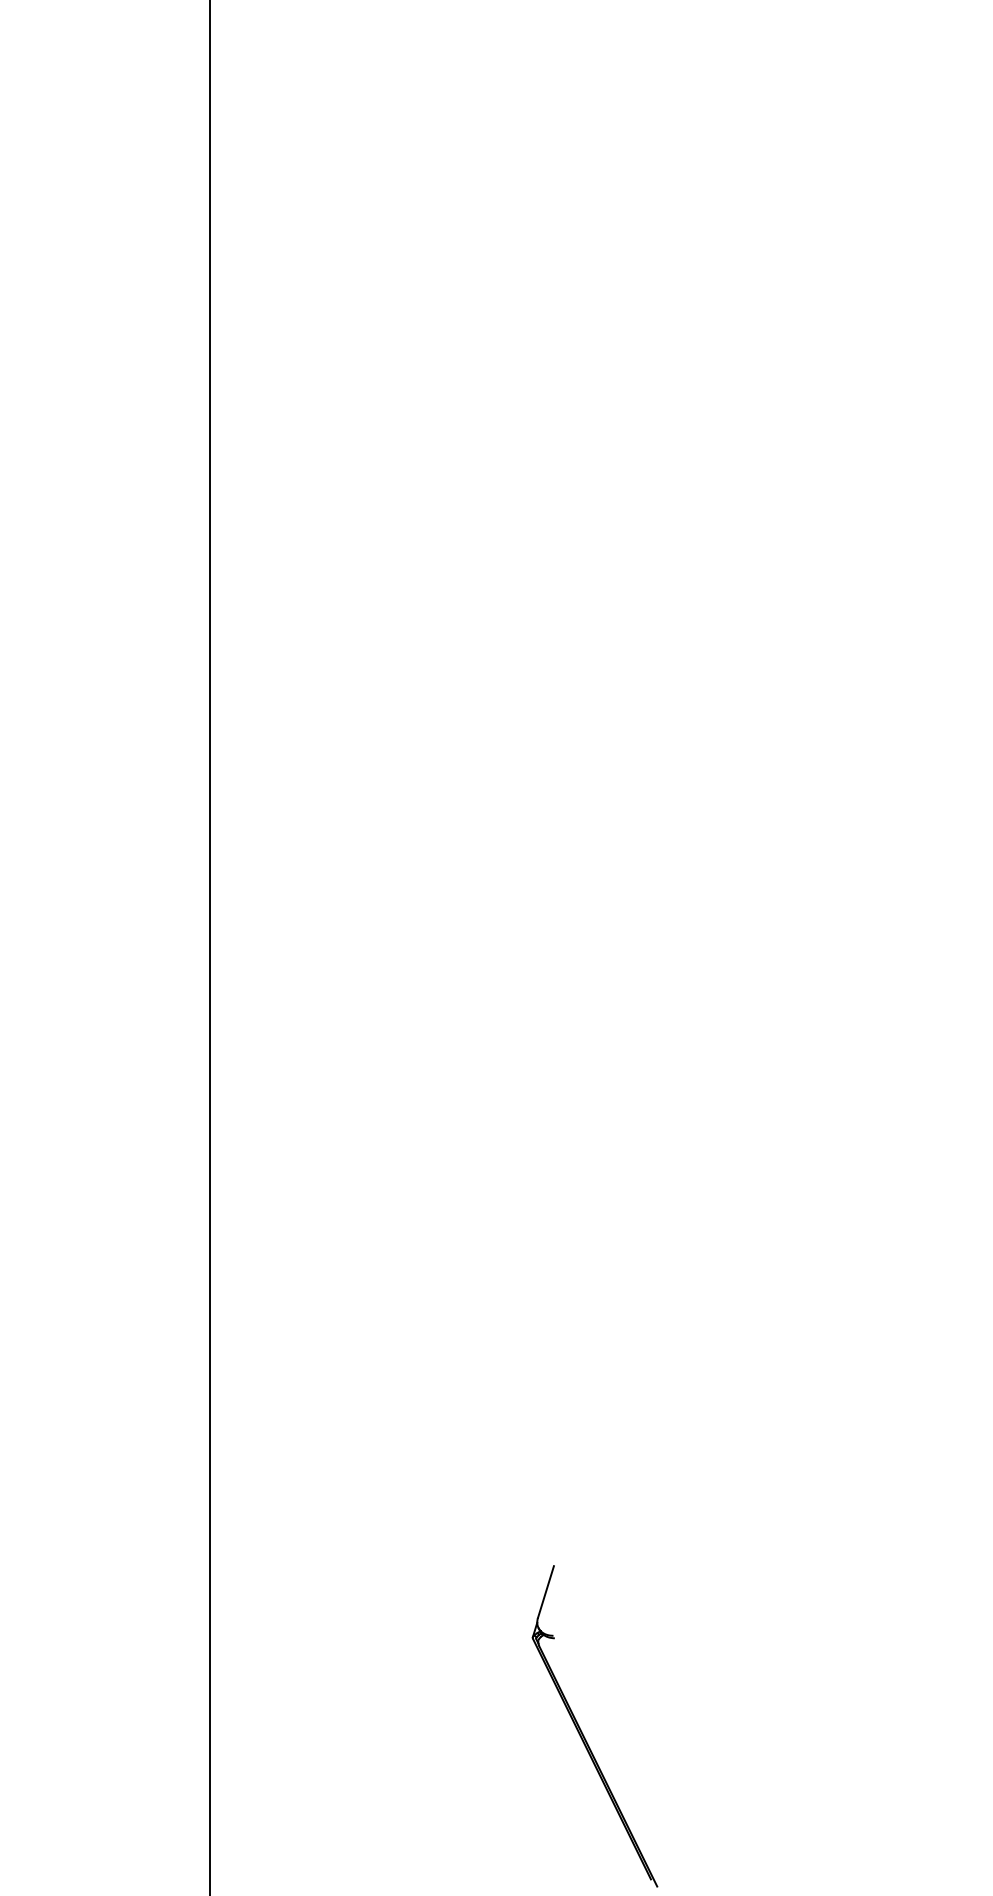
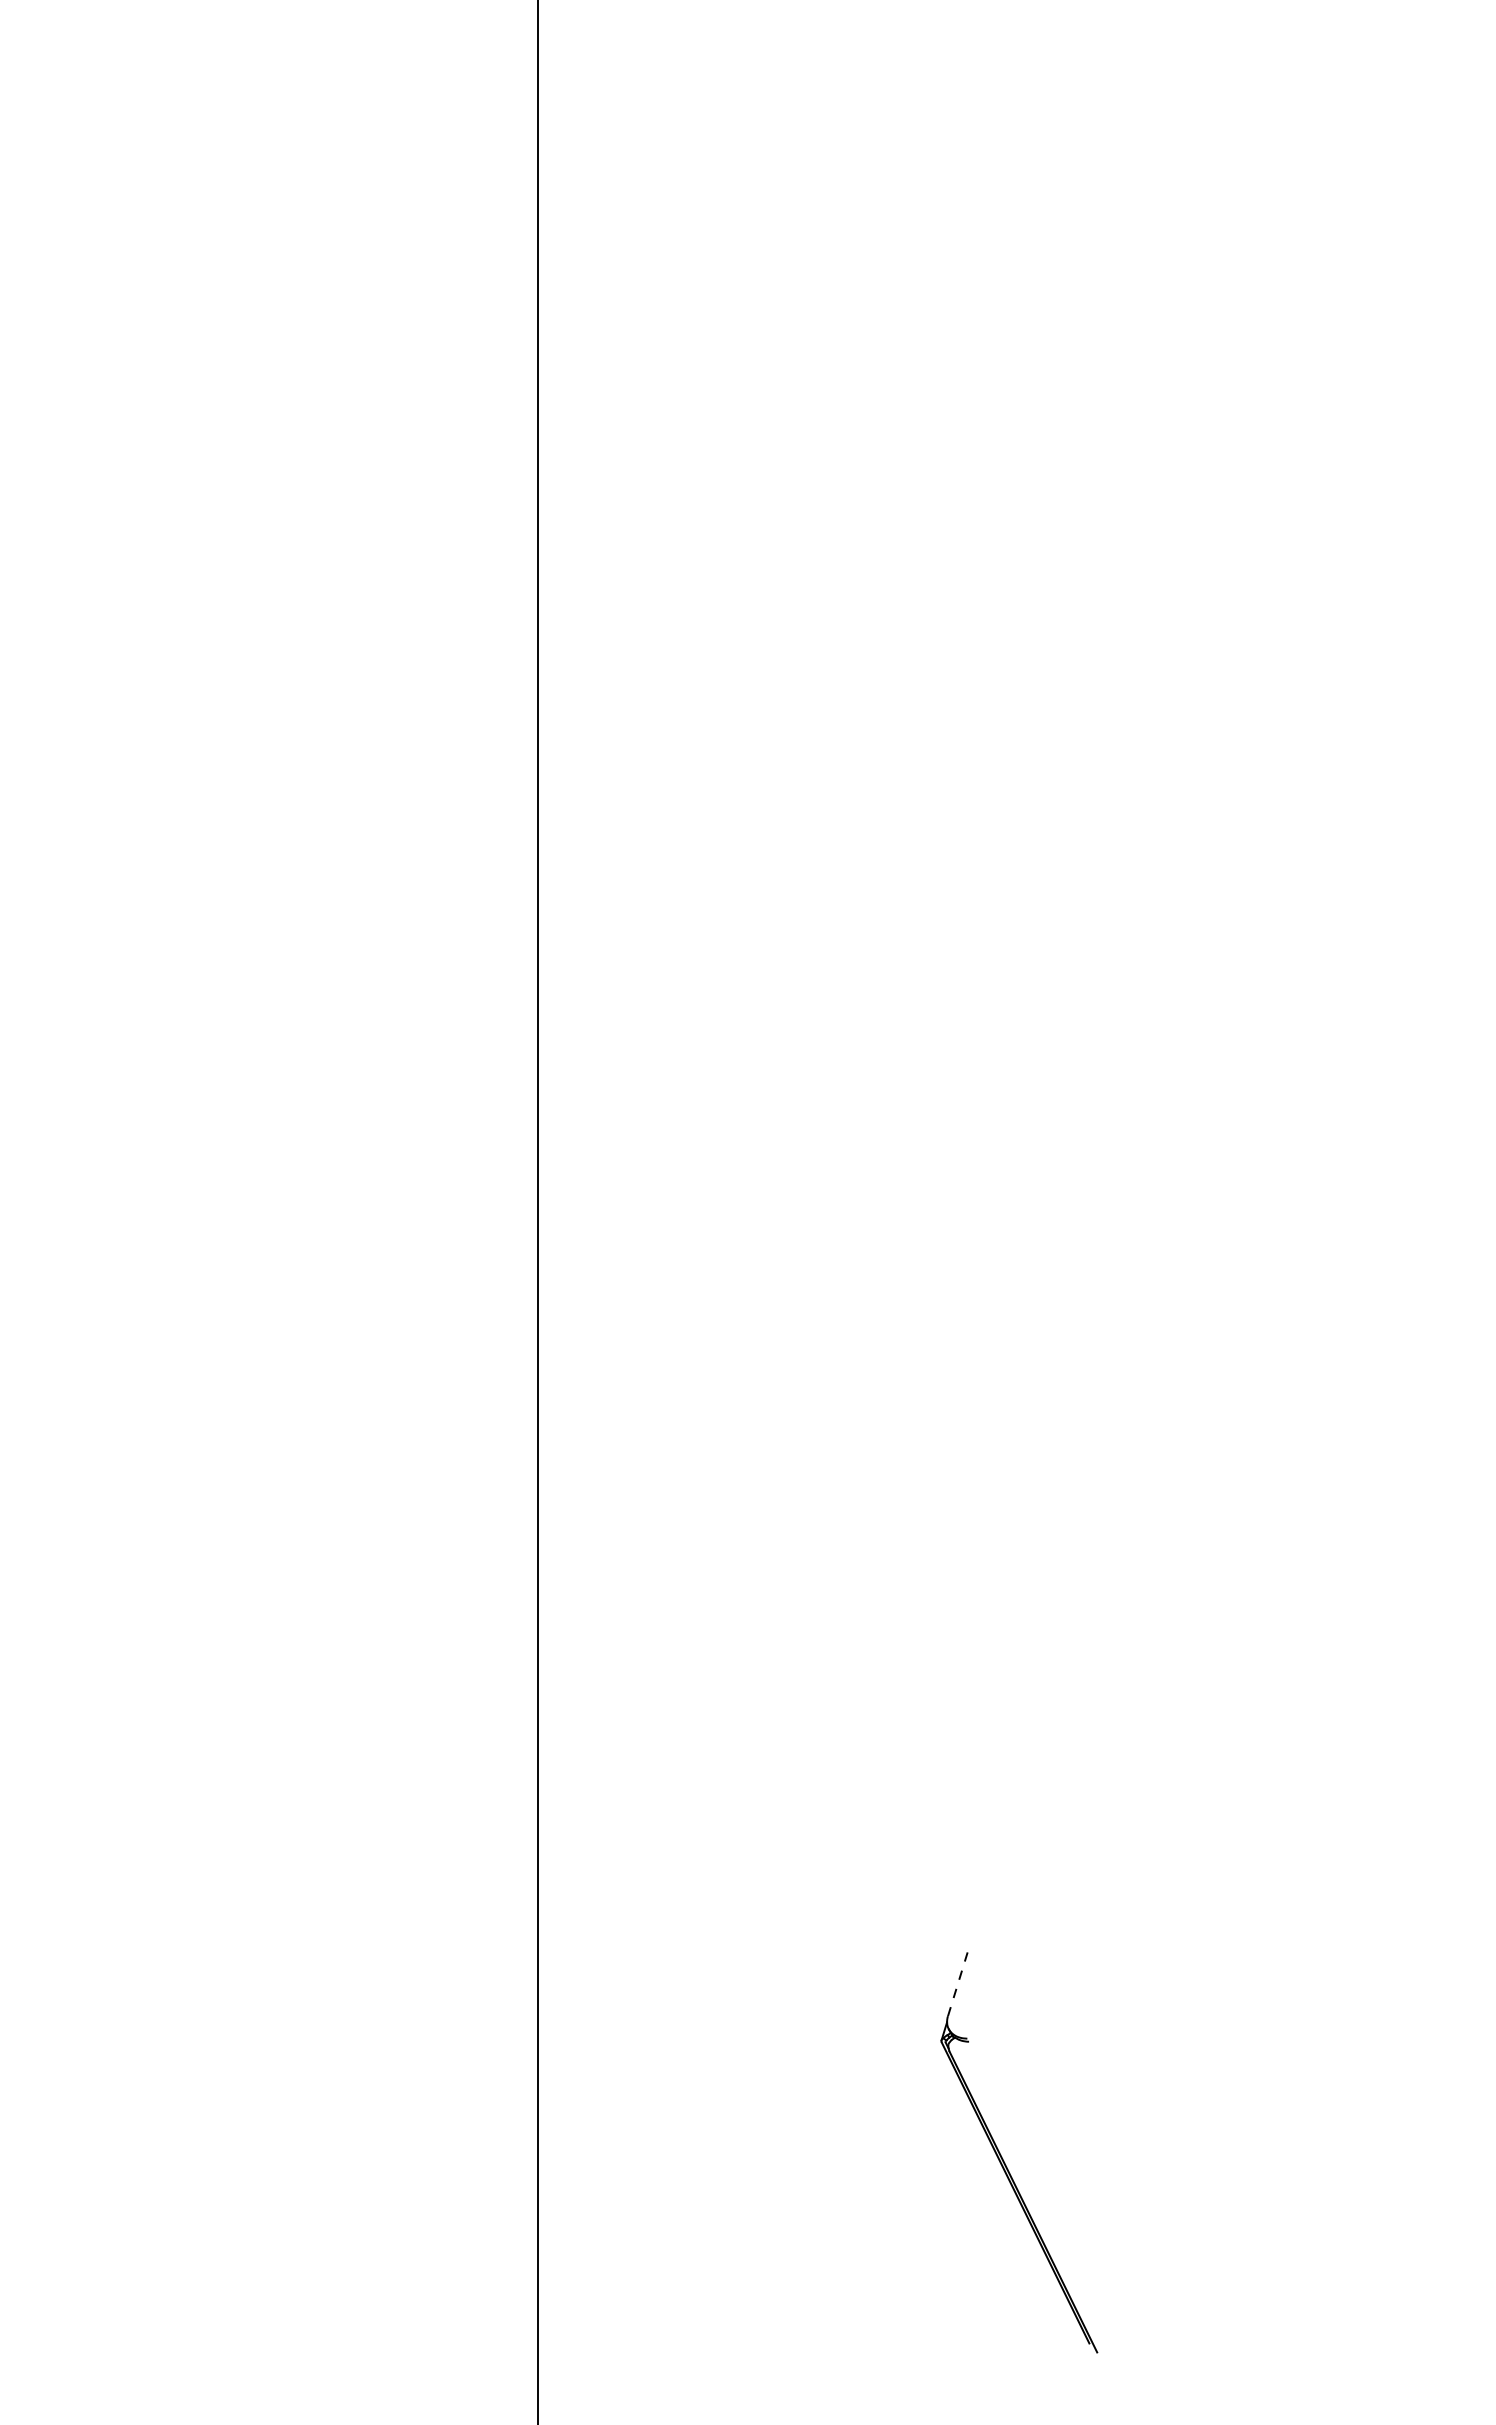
line: (545, 1591) -> (957, 1983), solid -> dashed

